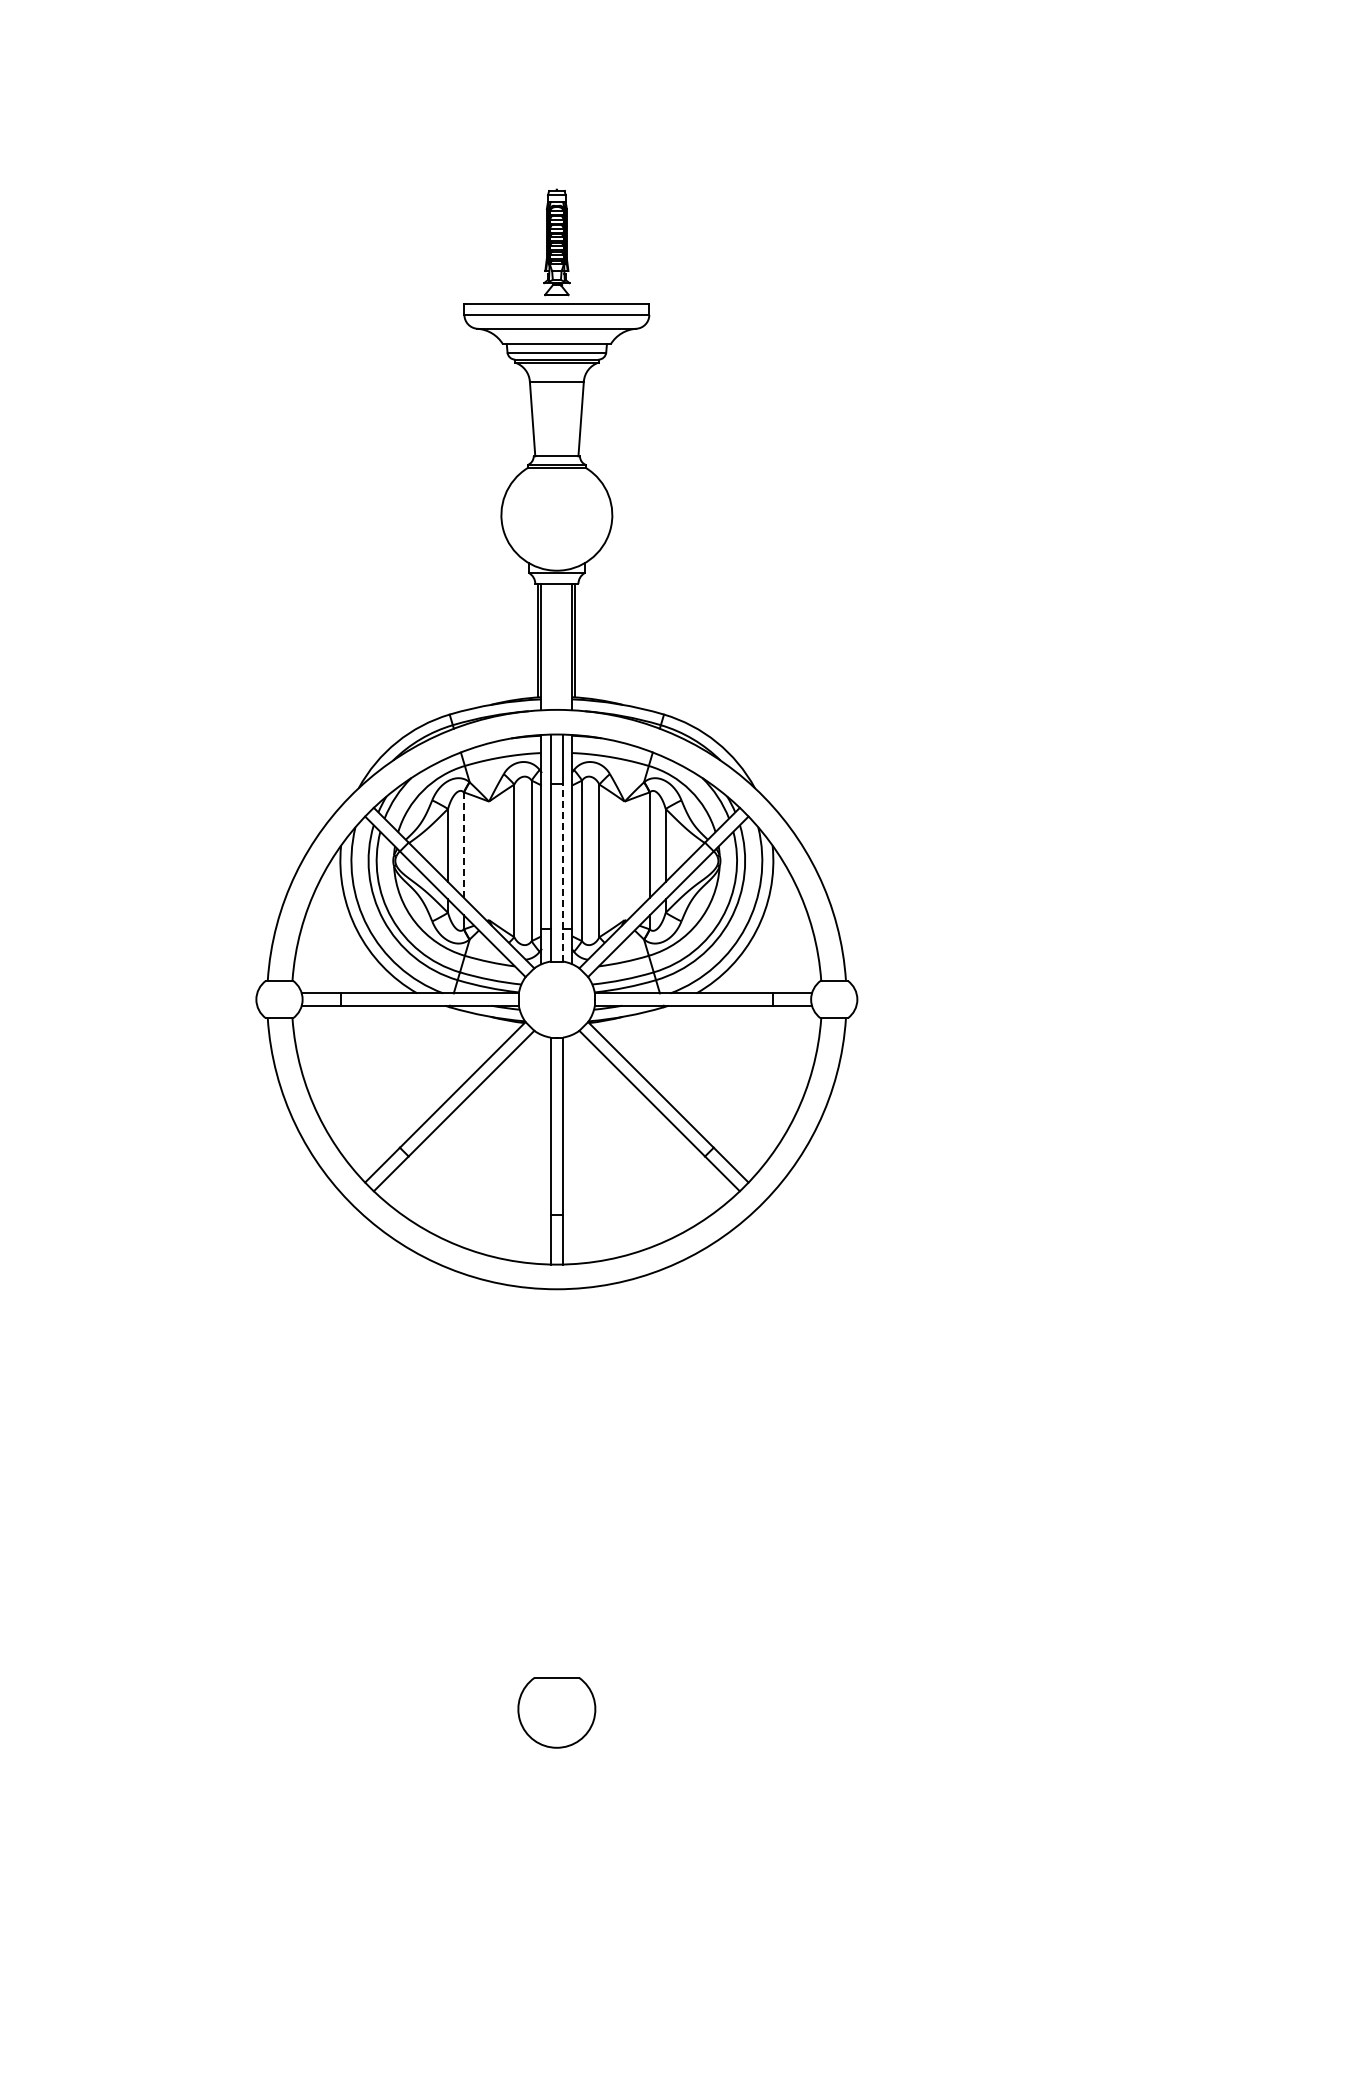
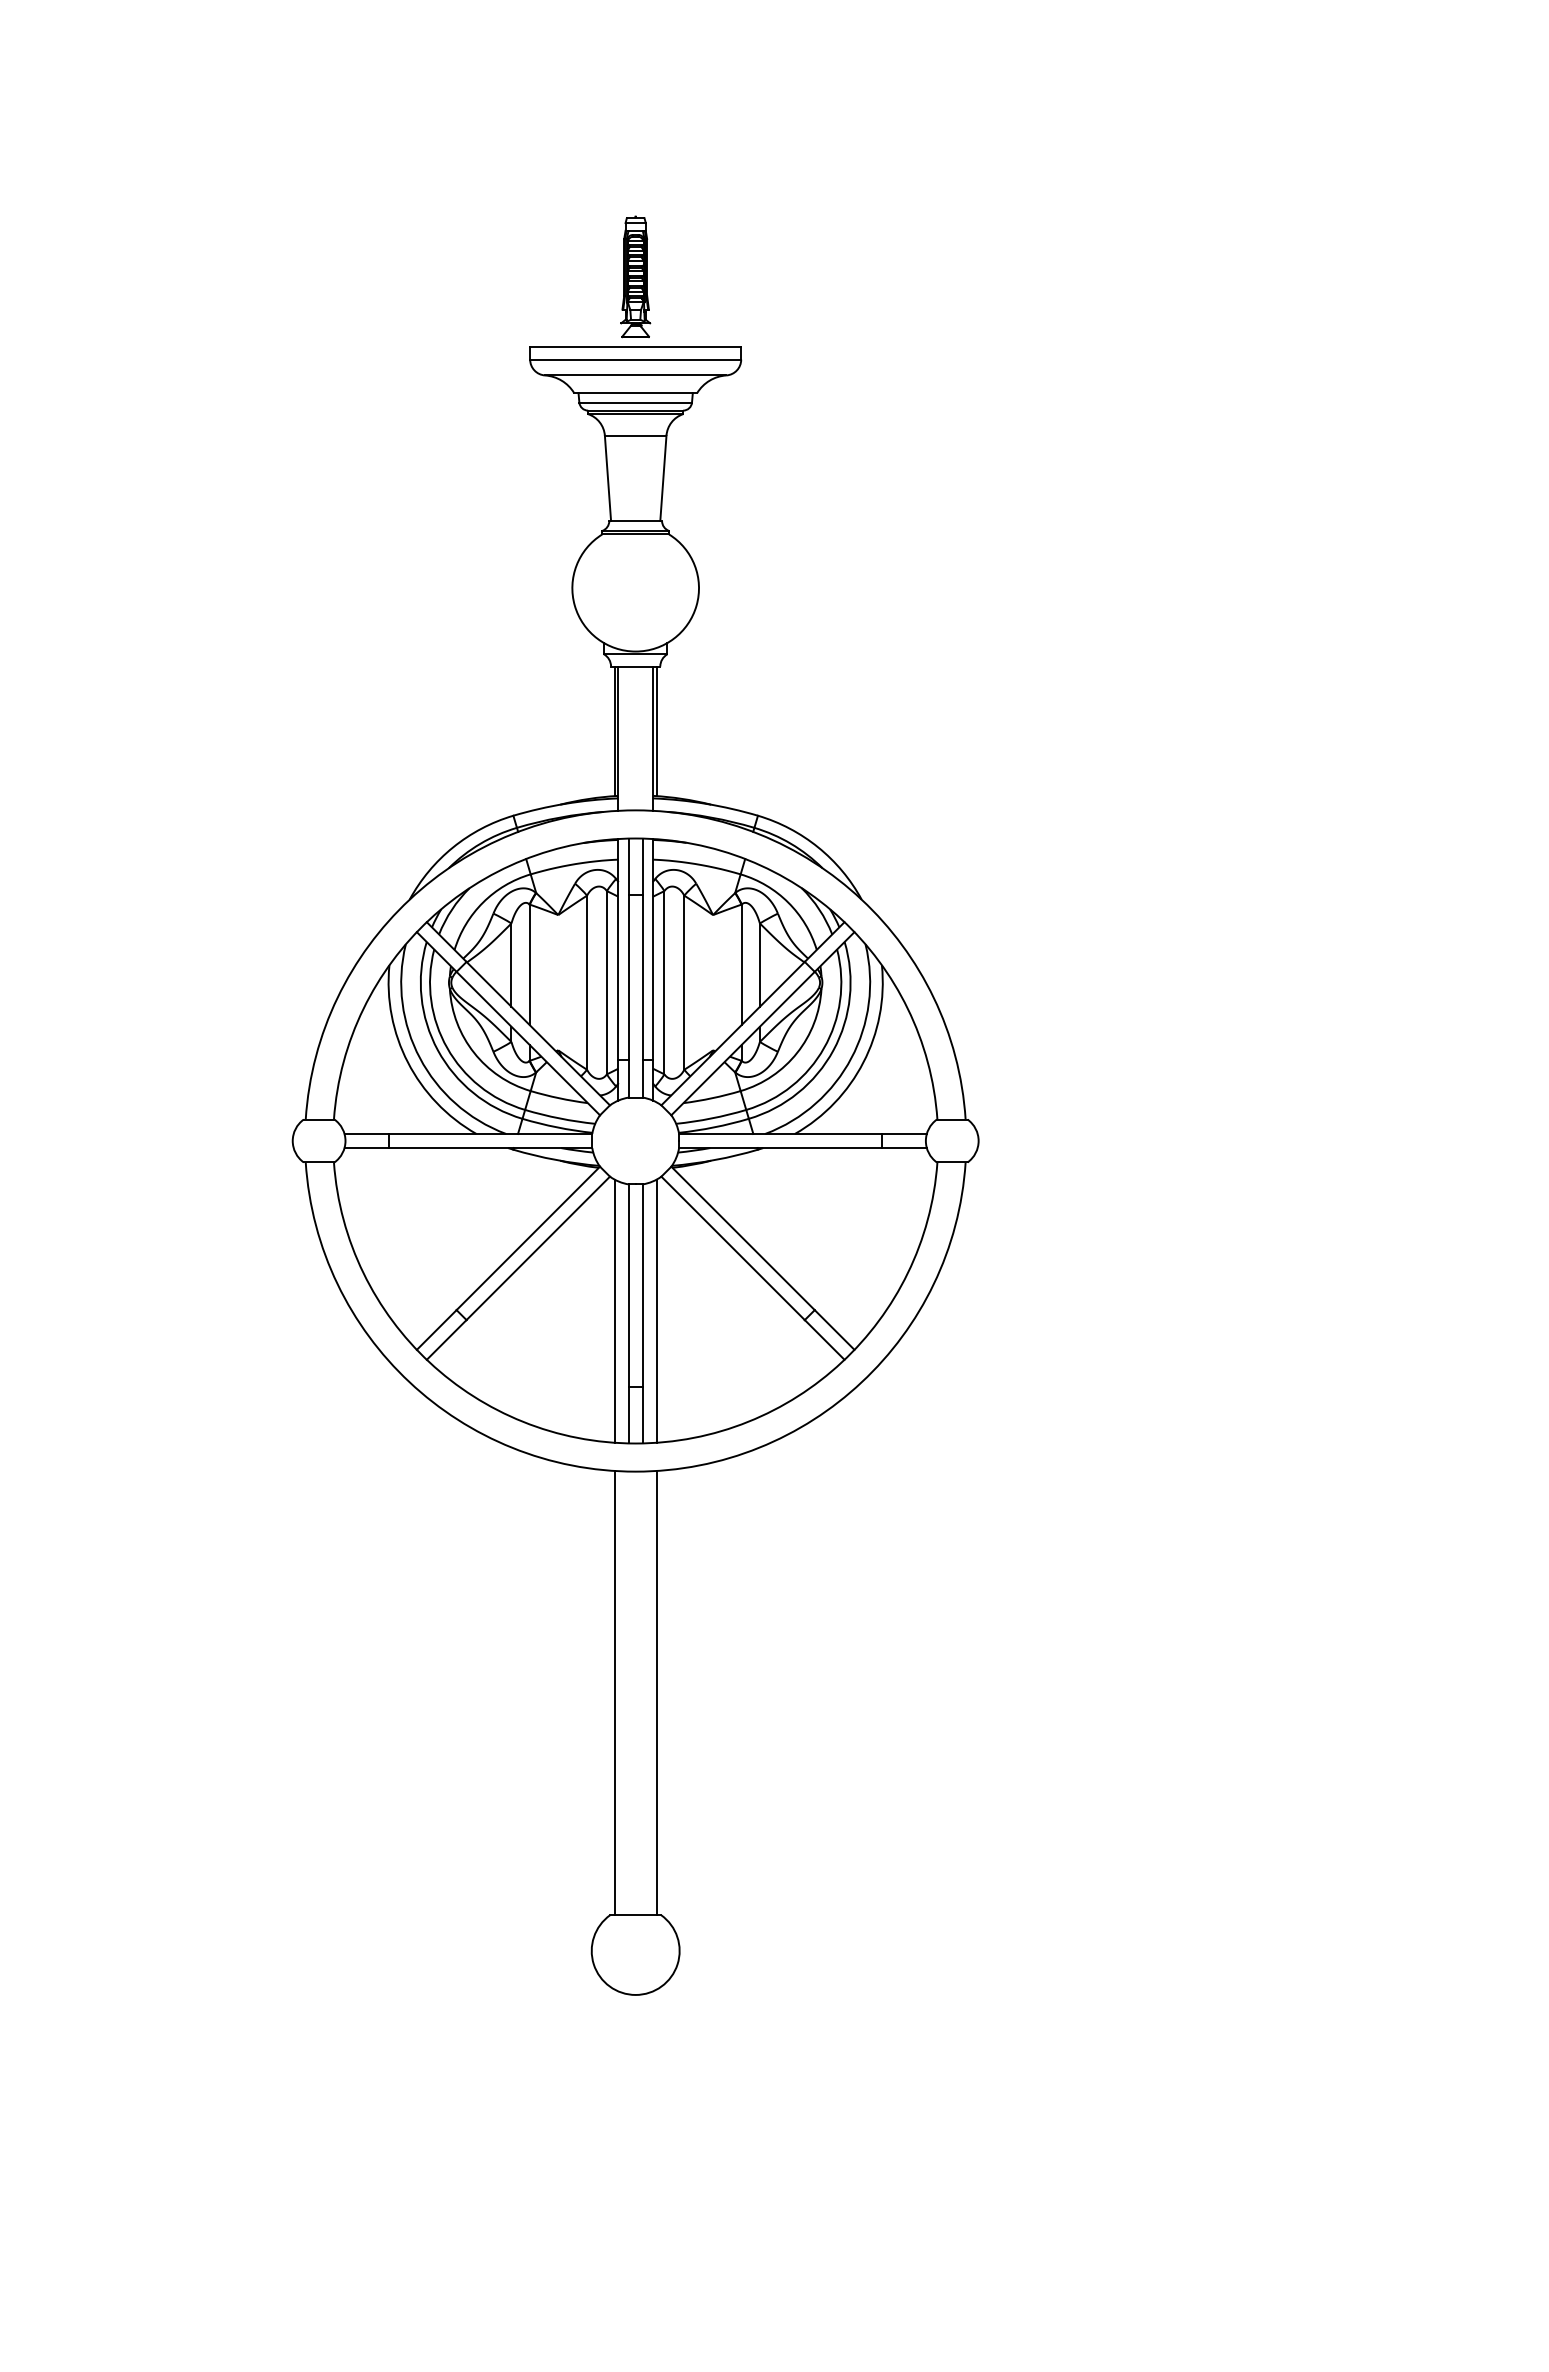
line: (463, 845) -> (529, 965), dashed -> solid
line: (563, 872) -> (643, 995), dashed -> solid
line: (538, 1148) -> (614, 1310), added
line: (575, 1148) -> (656, 1310), added
line: (538, 1482) -> (614, 1692), added
line: (575, 1482) -> (656, 1692), added

